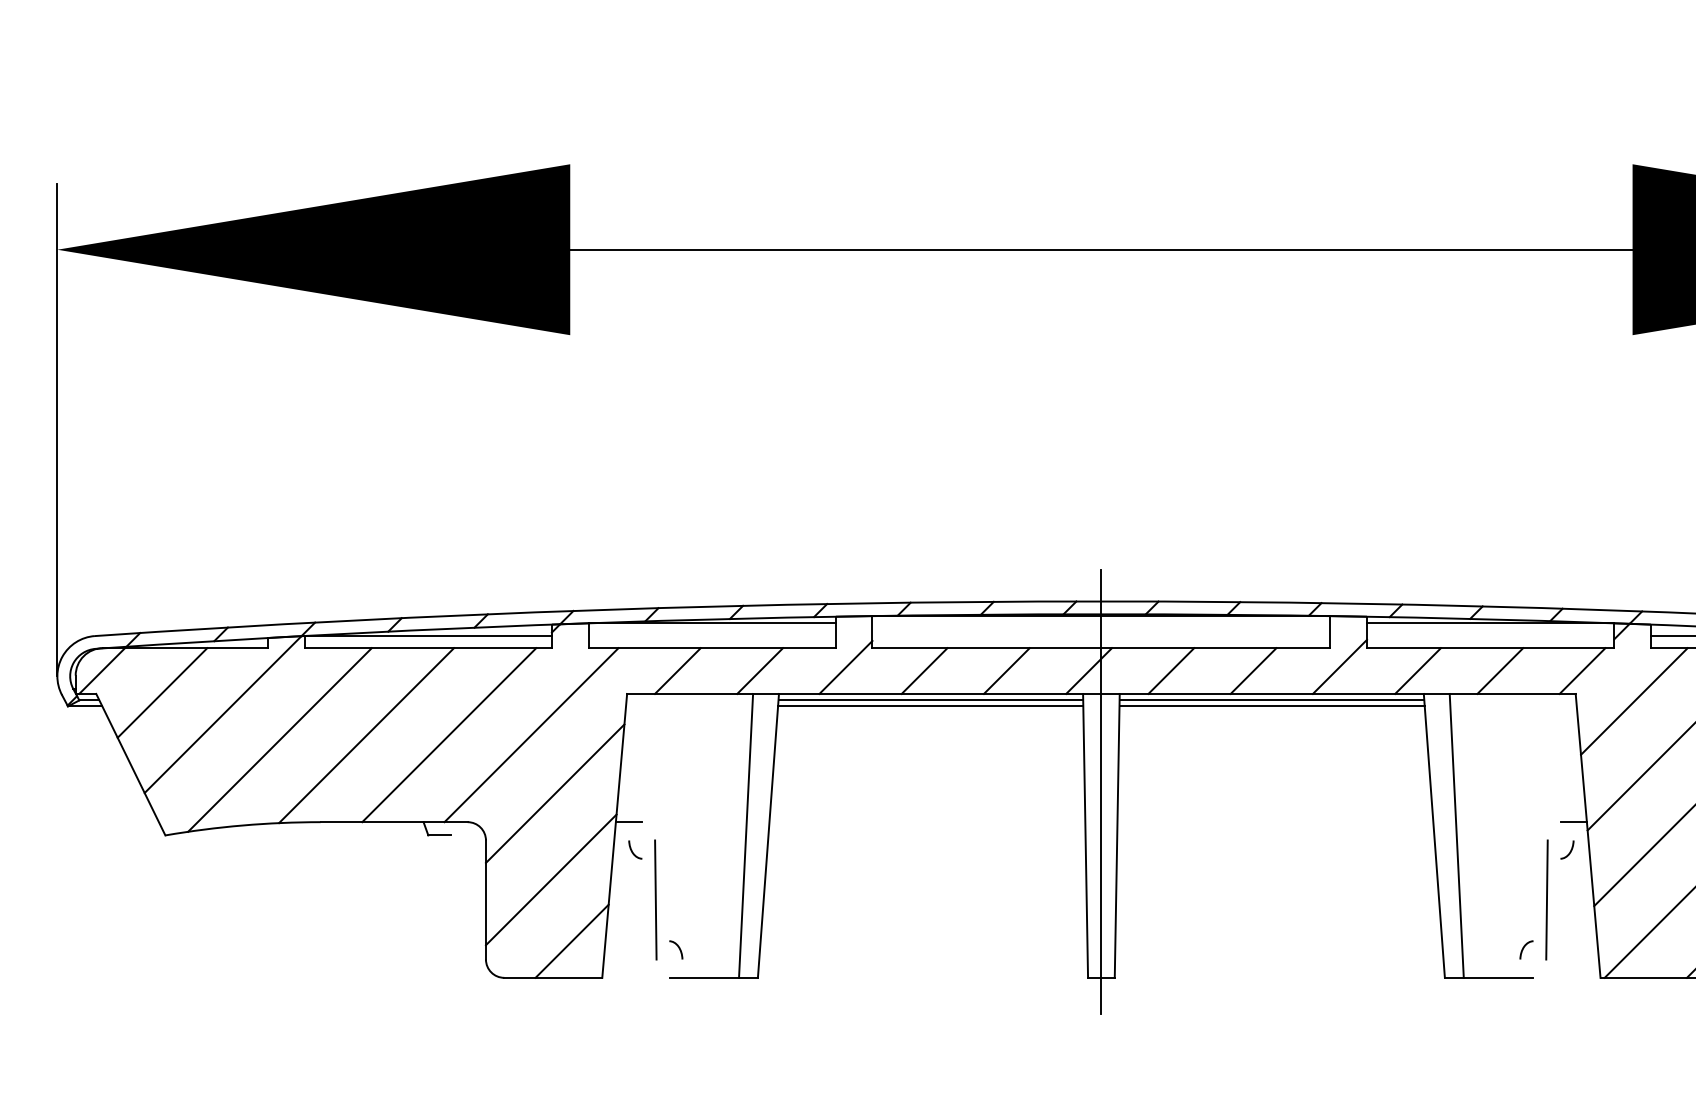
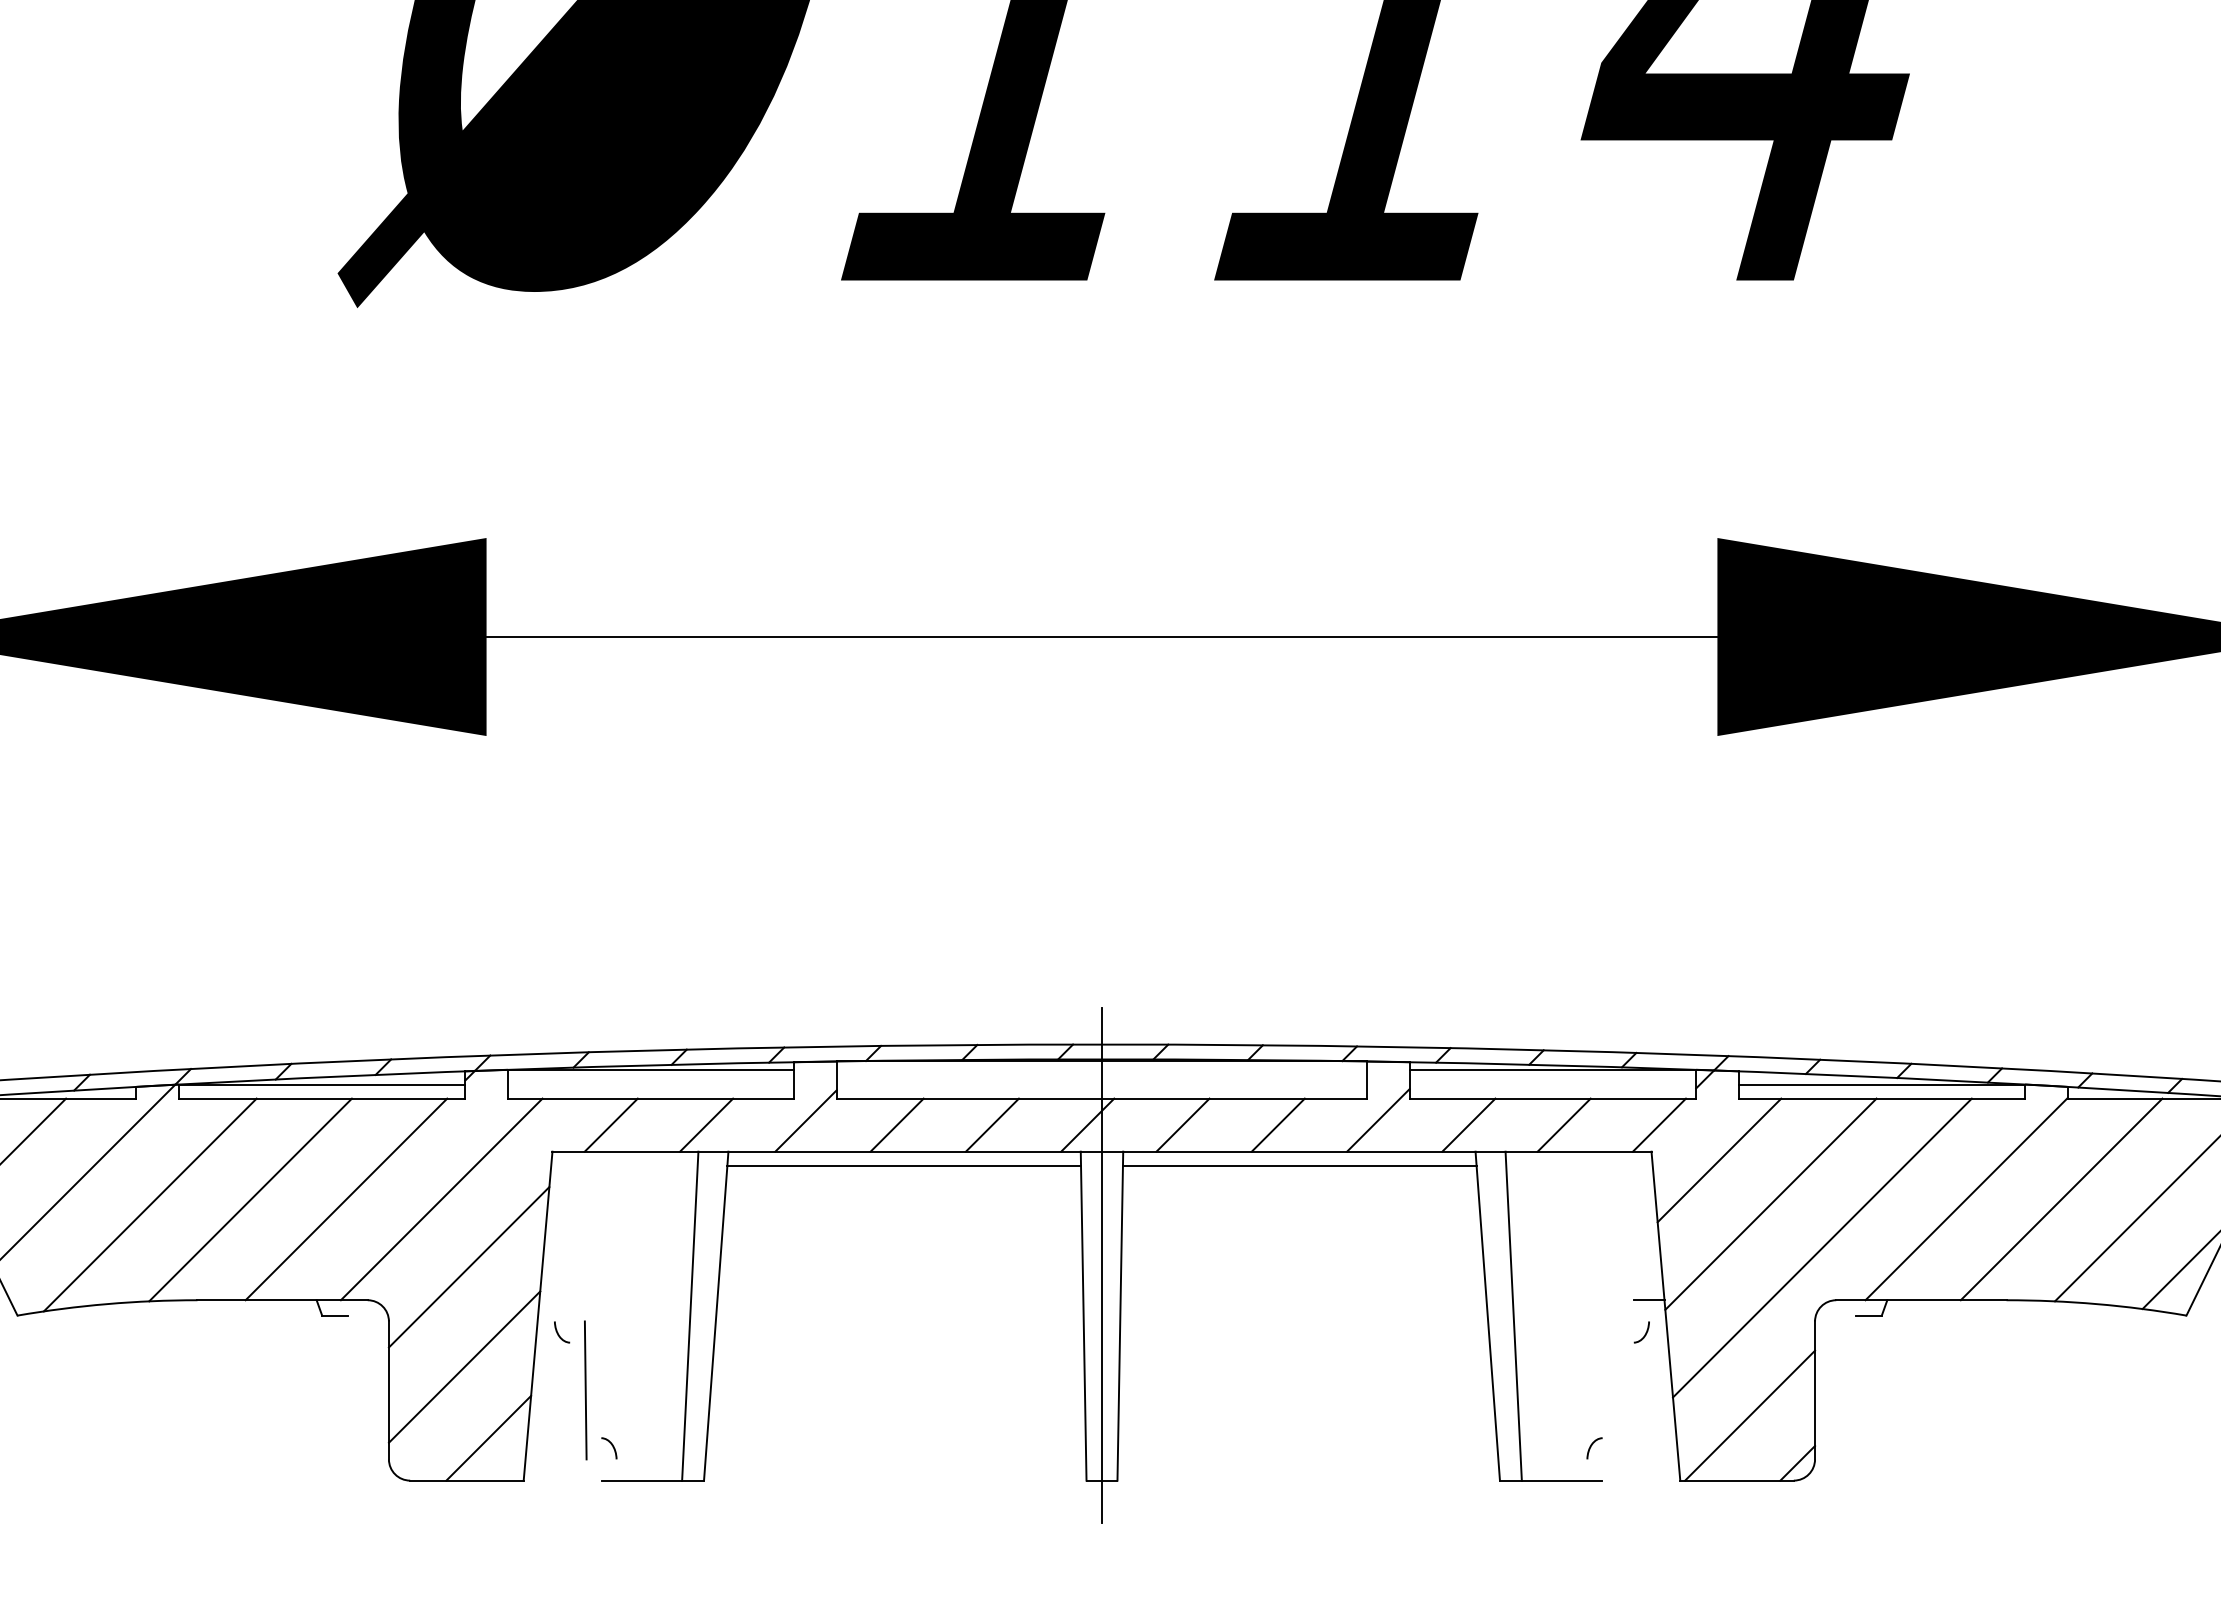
line: (930, 700) -> (903, 1159), removed
line: (1271, 700) -> (1299, 1159), removed
line: (628, 822) -> (554, 1300), removed
line: (1546, 900) -> (1617, 1390), removed

